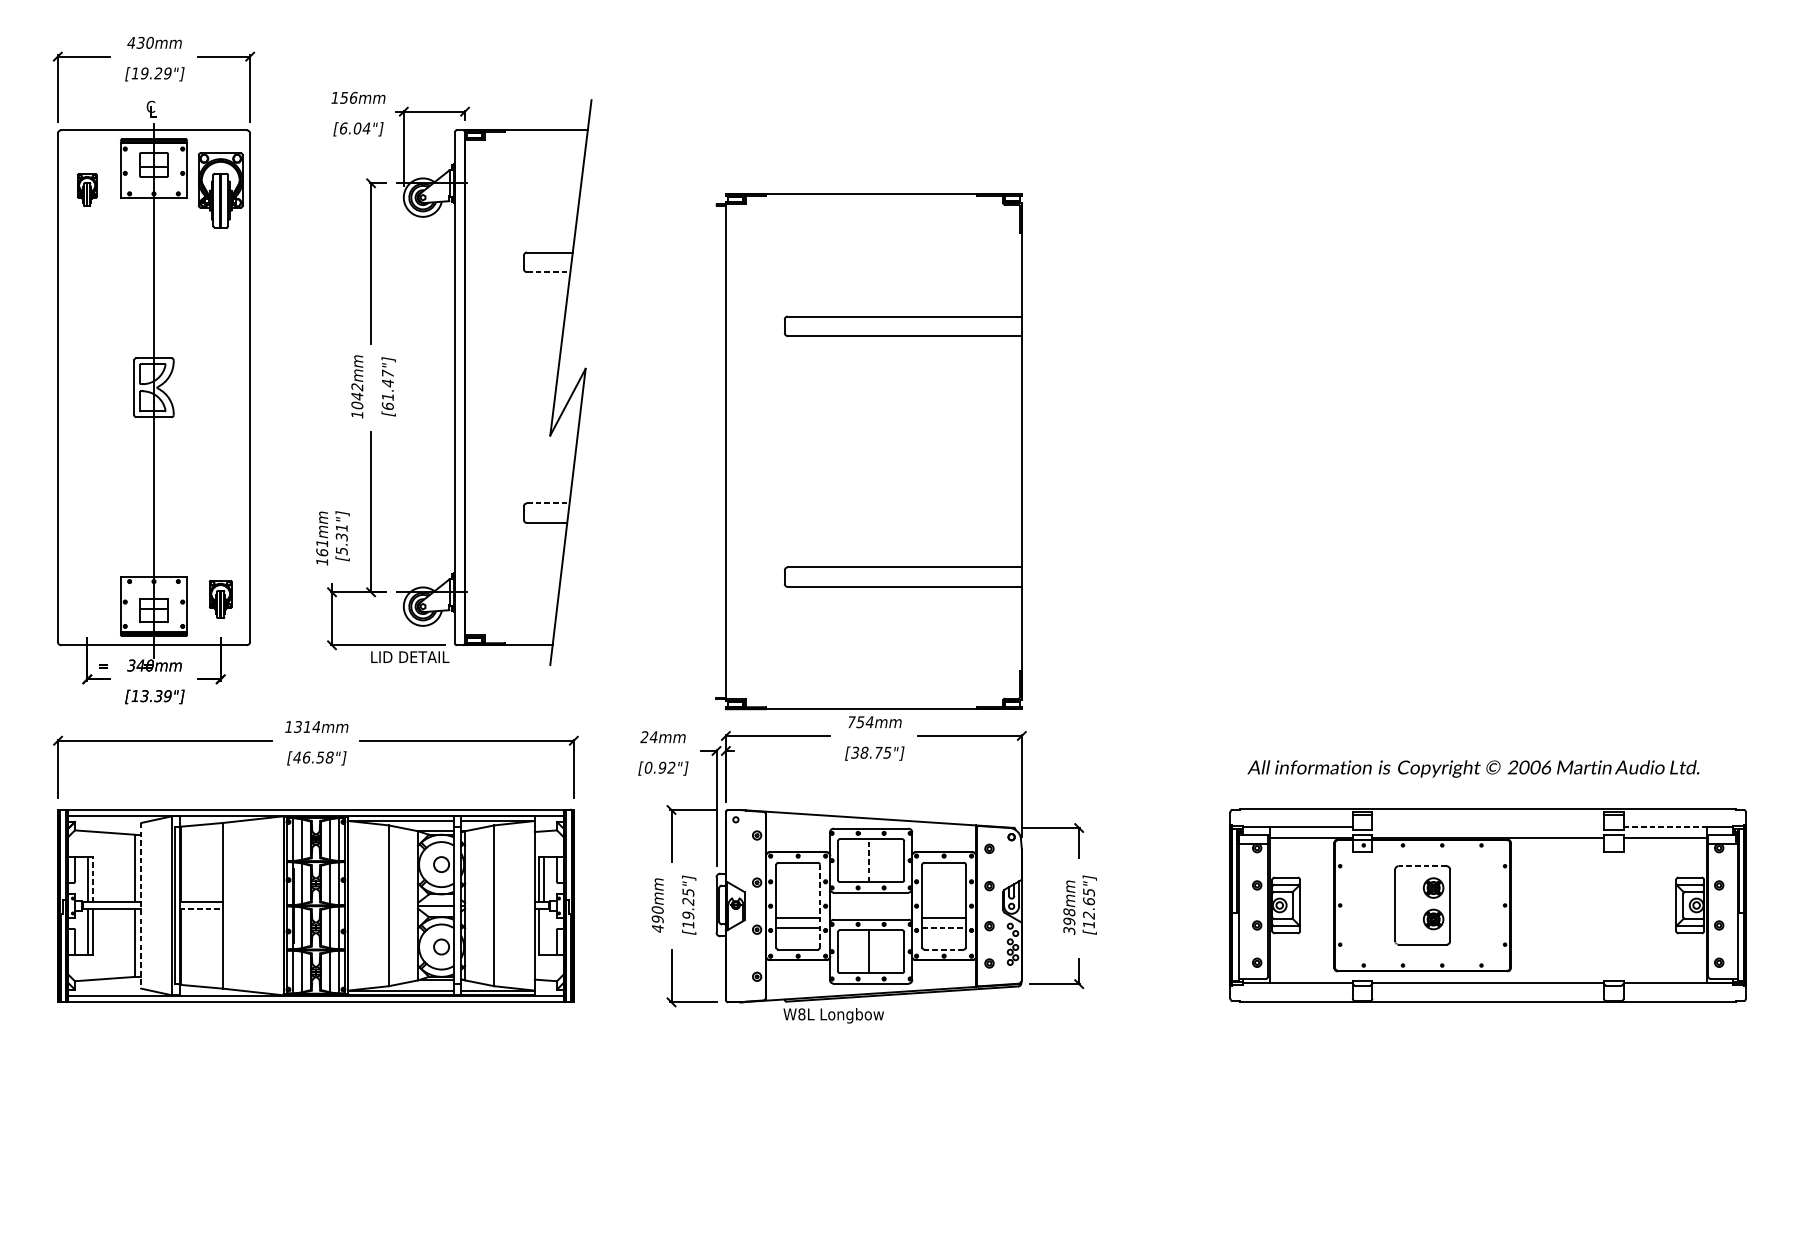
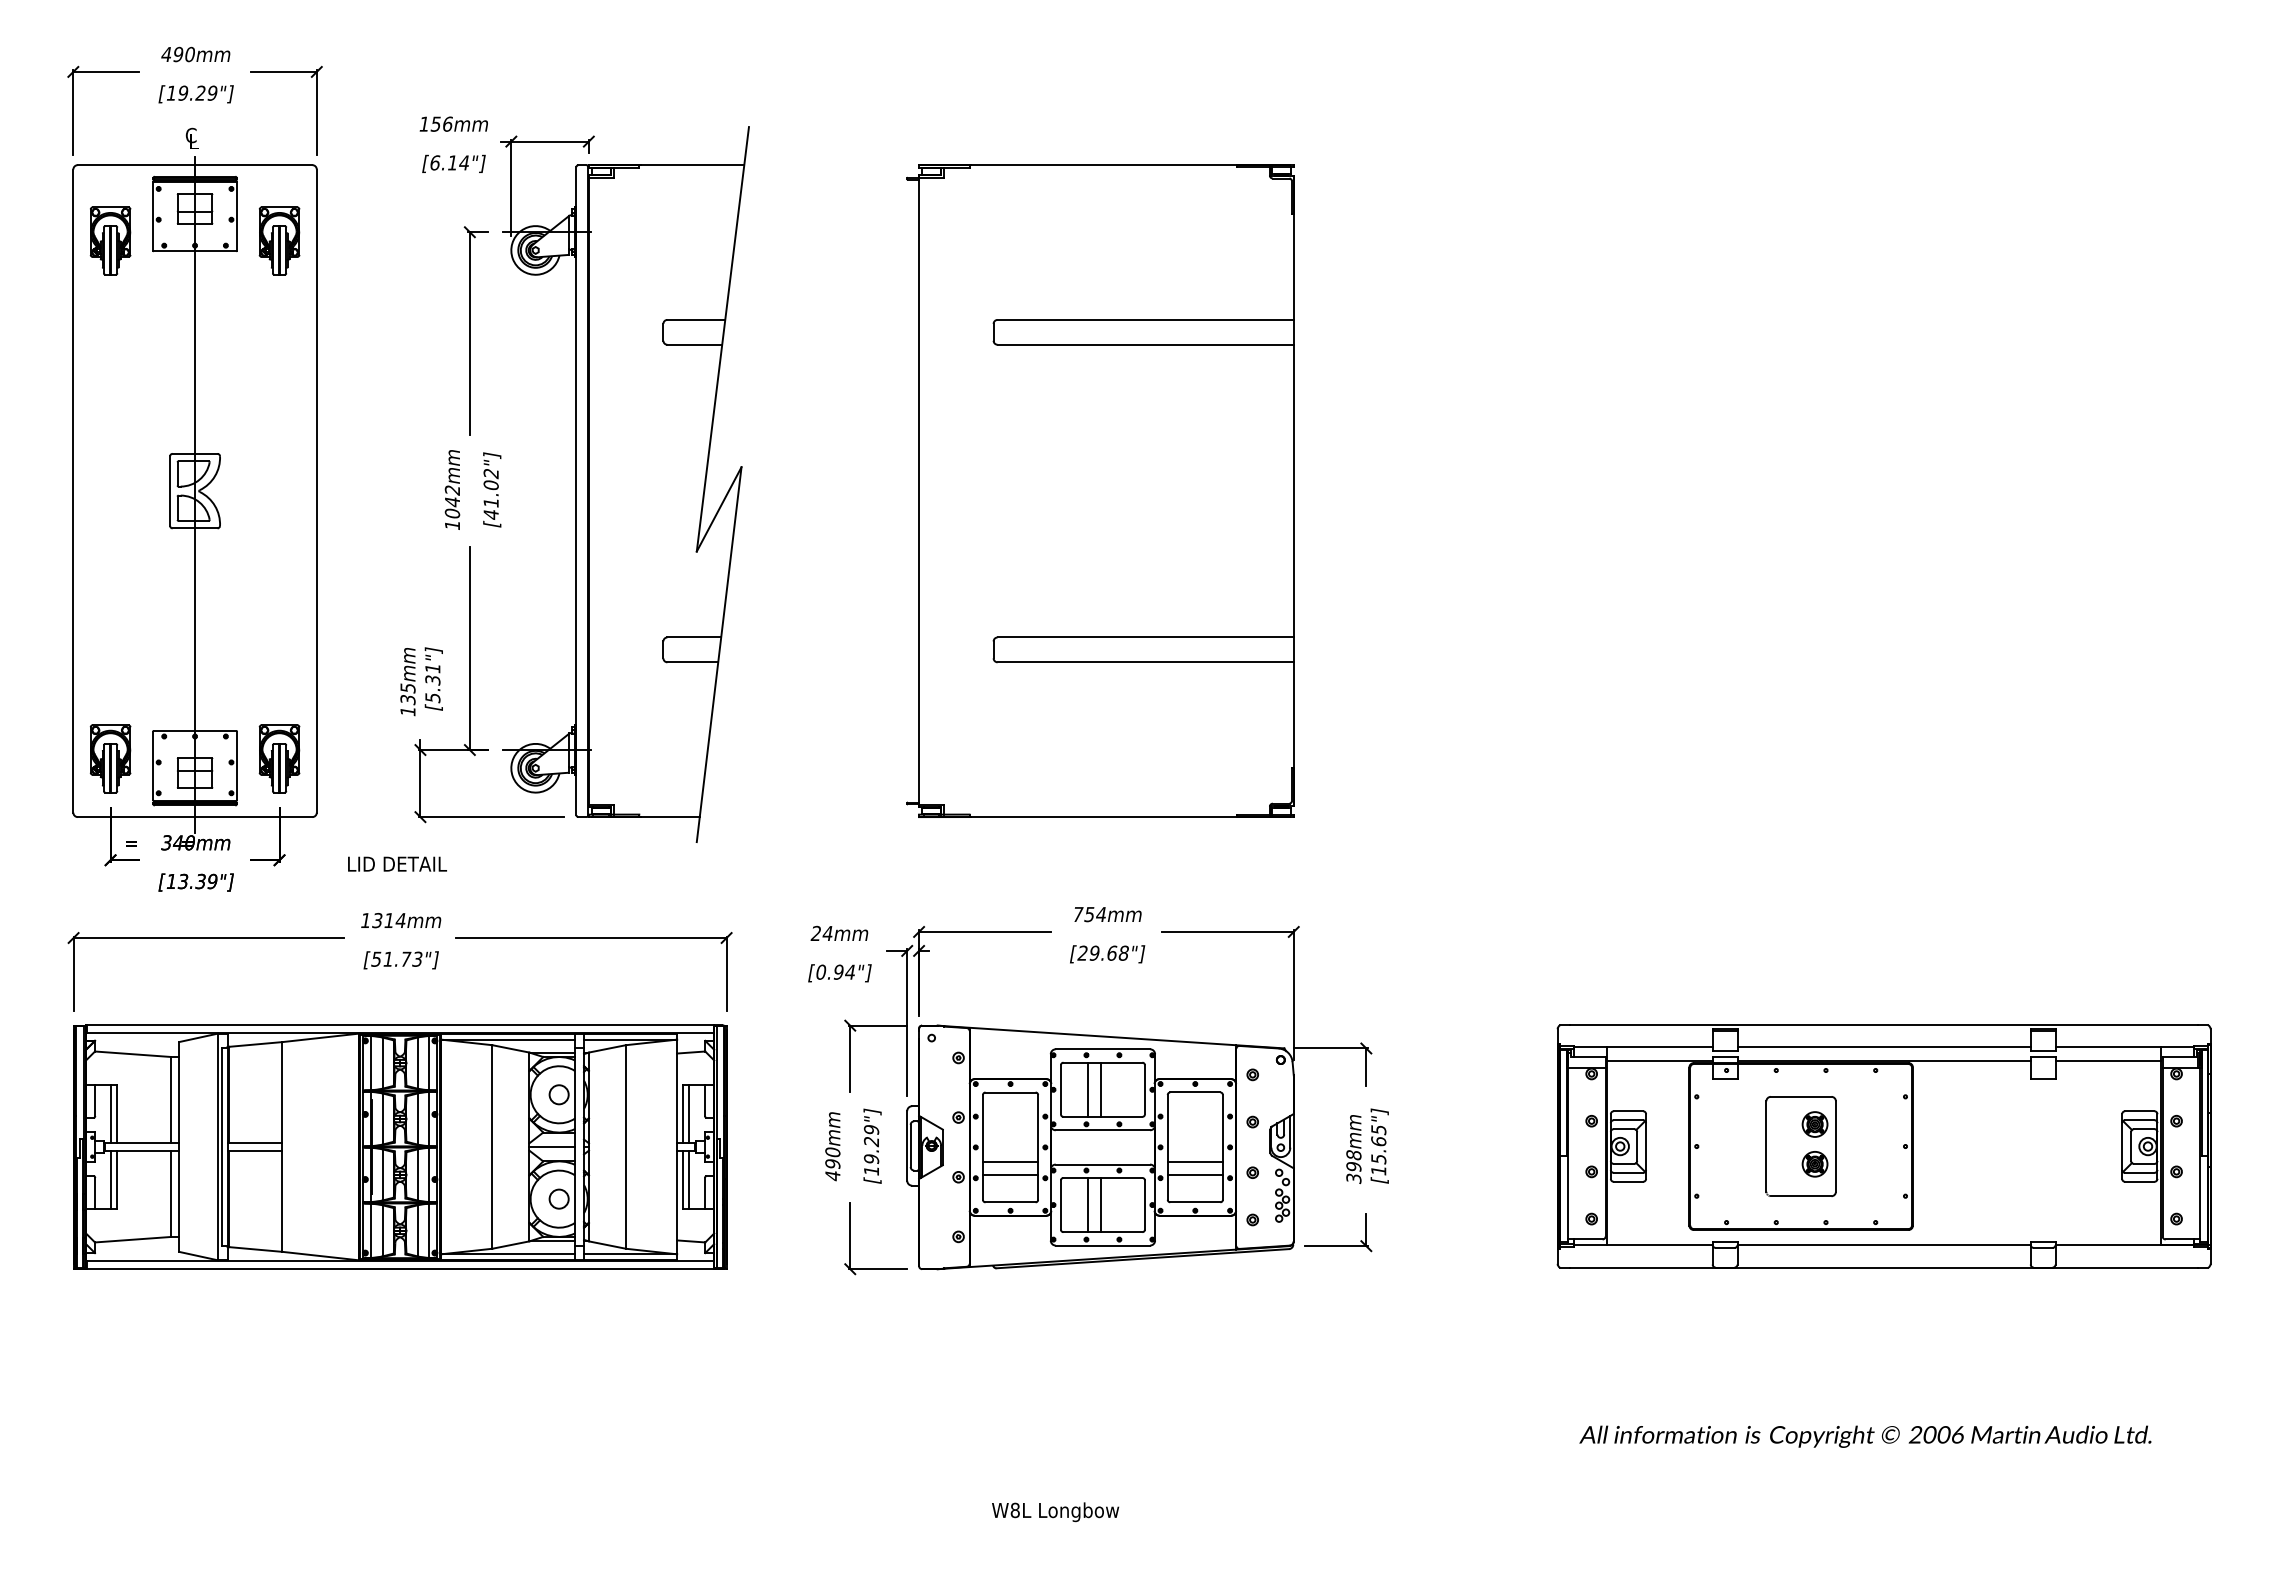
text: (140, 42) -> (178, 54), 430mm -> 490mm
text: (357, 128) -> (452, 162), [6.04"] -> [6.14"]
part: (87, 189) -> (110, 240), size x1.67
part: (220, 189) -> (279, 240), size x0.71
line: (549, 271) -> (695, 344), dashed -> solid
text: (387, 389) -> (490, 493), [61.47"] -> [41.02"]
part: (869, 451) -> (1100, 490), moved
line: (548, 503) -> (694, 637), dashed -> solid
text: (321, 548) -> (407, 694), 161mm -> 135mm
part: (87, 598) -> (110, 758), added
part: (220, 598) -> (279, 758), size x1.43
text: (410, 656) -> (397, 863), moved
text: (870, 752) -> (1102, 952), [38.75"] -> [29.68"]
text: (313, 756) -> (396, 958), [46.58"] -> [51.73"]
text: (670, 767) -> (849, 971), [0.92"] -> [0.94"]
text: (1473, 768) -> (1865, 1436), moved
line: (1487, 827) -> (1883, 1047), added
line: (1665, 827) -> (2108, 1047), dashed -> solid
line: (859, 860) -> (1088, 1089), added
line: (869, 860) -> (1100, 1089), dashed -> solid
line: (1422, 865) -> (1800, 1096), dashed -> solid
line: (92, 879) -> (117, 1113), dashed -> solid
text: (687, 892) -> (870, 1130), [19.25"] -> [19.29"]
line: (141, 905) -> (179, 1146), dashed -> solid
line: (820, 906) -> (1038, 1147), dashed -> solid
line: (201, 909) -> (255, 1151), dashed -> solid
text: (1088, 915) -> (1378, 1159), [12.65"] -> [15.65"]
line: (944, 927) -> (1195, 1174), dashed -> solid
line: (543, 932) -> (688, 1180), added
line: (943, 949) -> (1194, 1202), dashed -> solid
line: (859, 952) -> (1088, 1205), added
text: (833, 1016) -> (1055, 1512), moved

